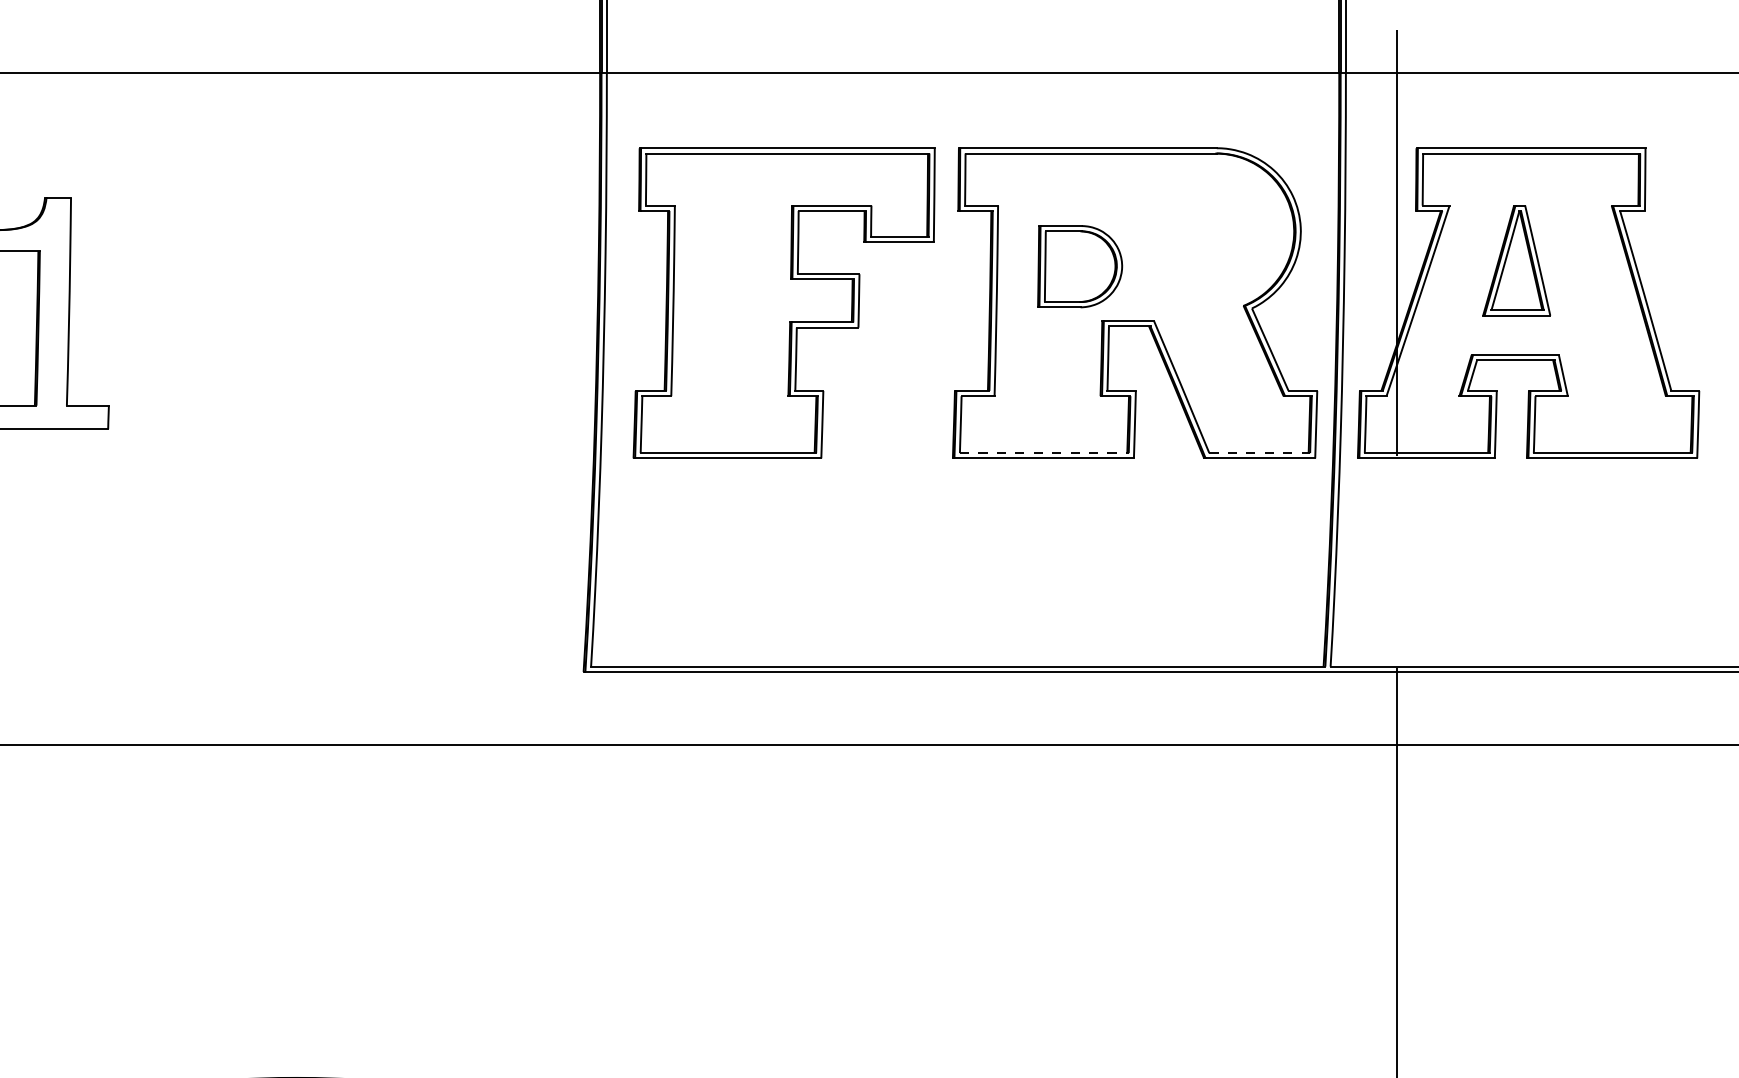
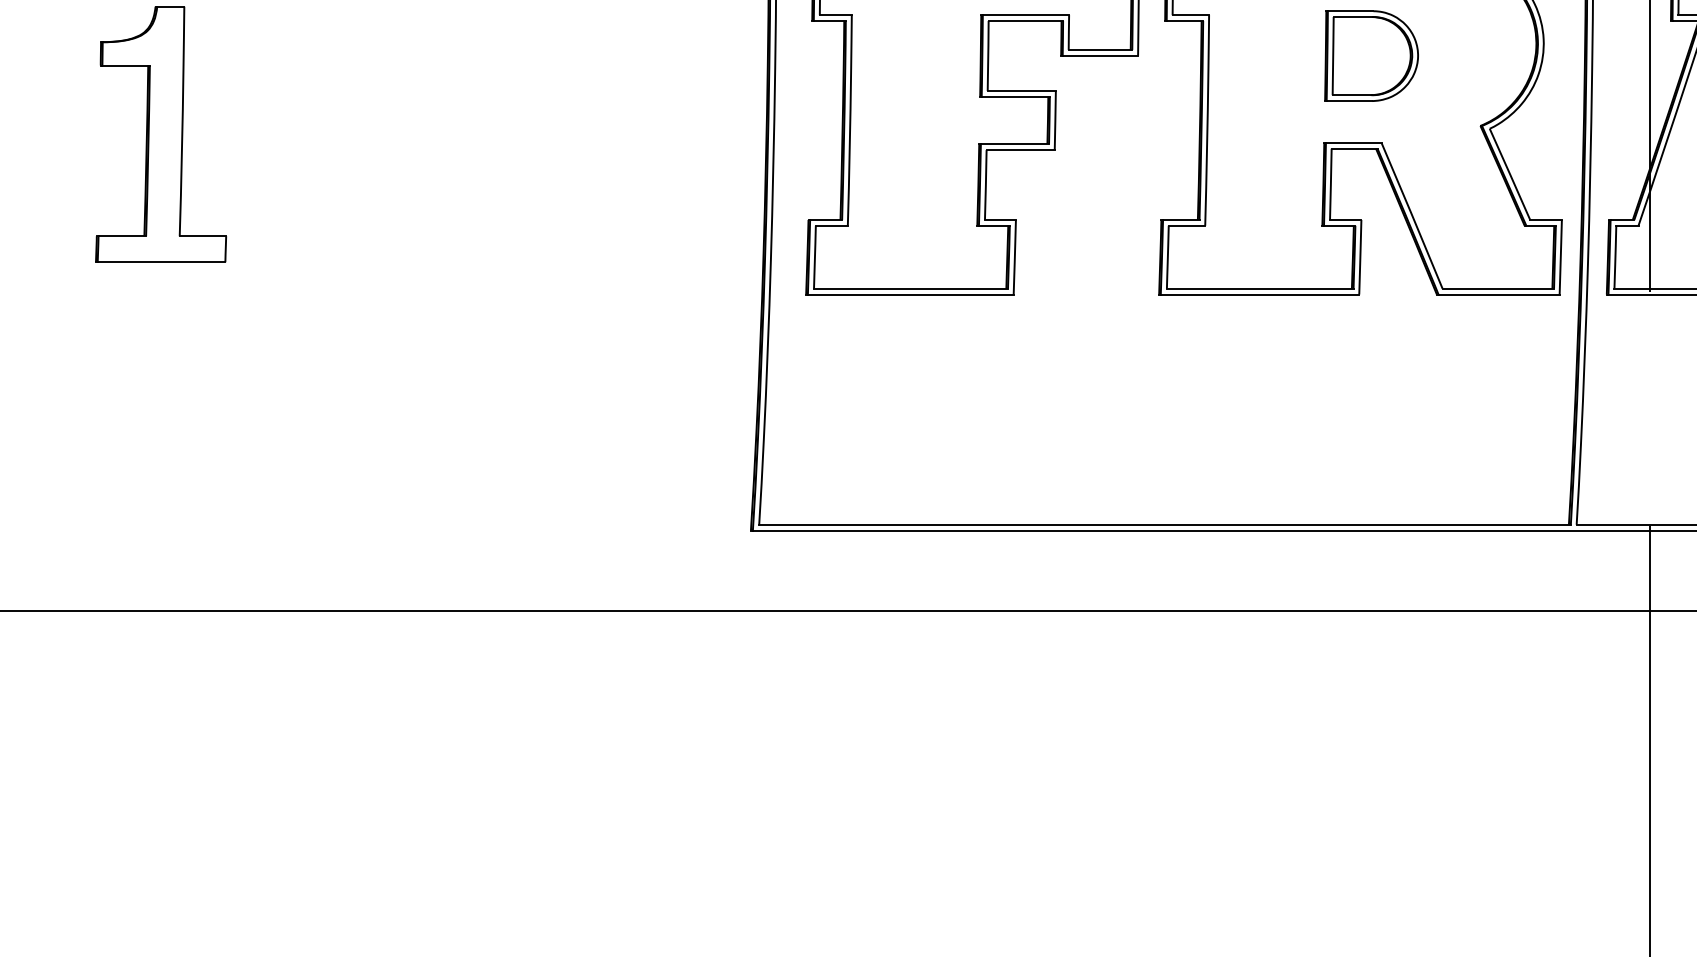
part: (1080, 266) -> (1372, 55), moved
line: (1044, 453) -> (1260, 289), dashed -> solid
line: (1260, 453) -> (1499, 289), dashed -> solid

